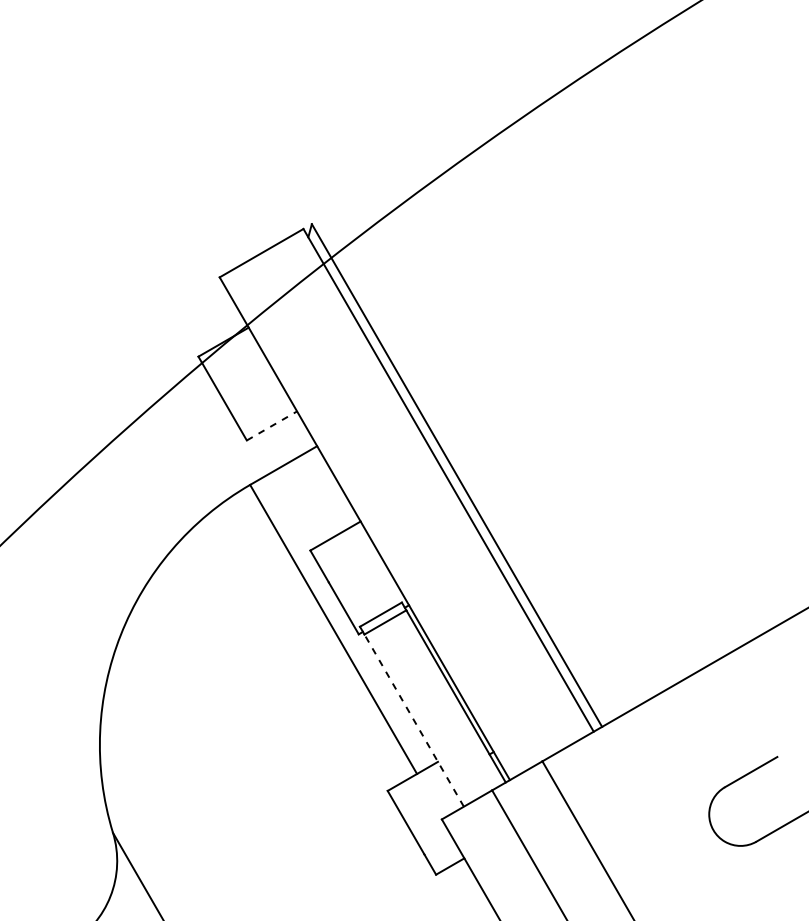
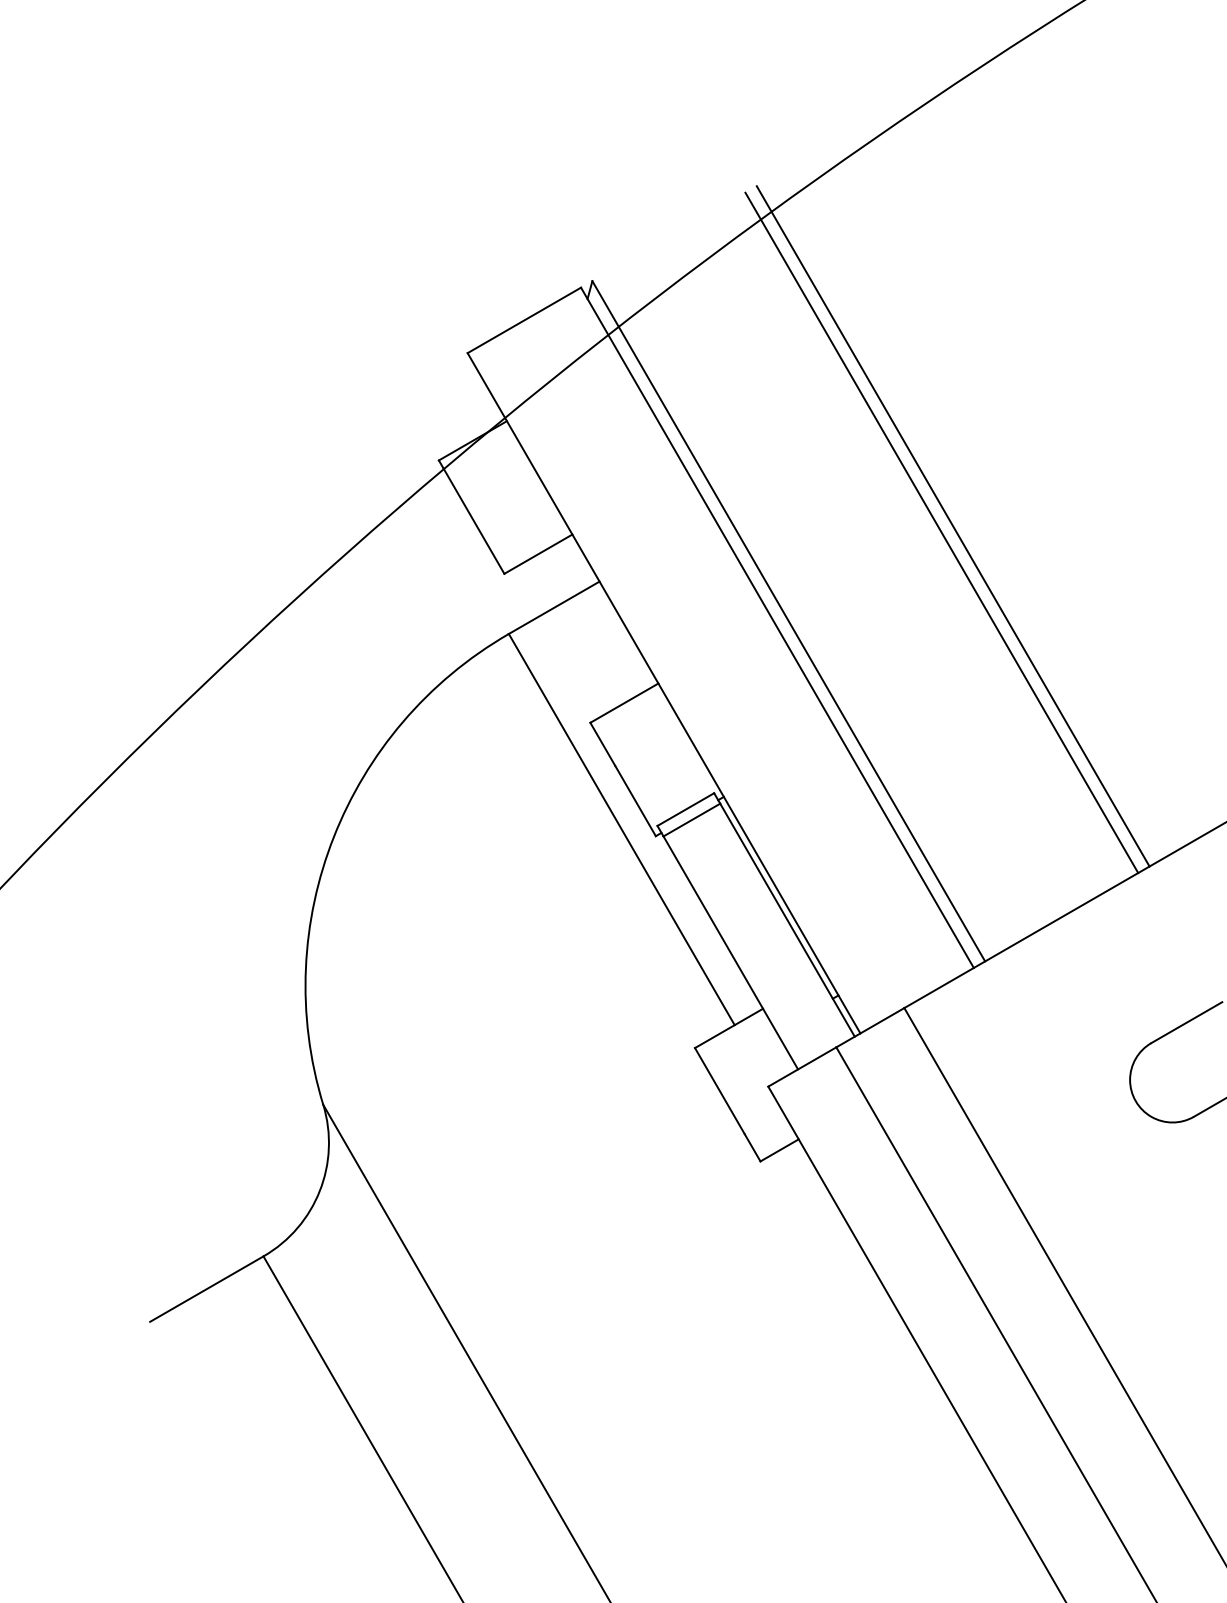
line: (578, 405) -> (952, 526), added
line: (569, 409) -> (941, 532), added
line: (272, 425) -> (538, 553), dashed -> solid
line: (413, 720) -> (730, 952), dashed -> solid

